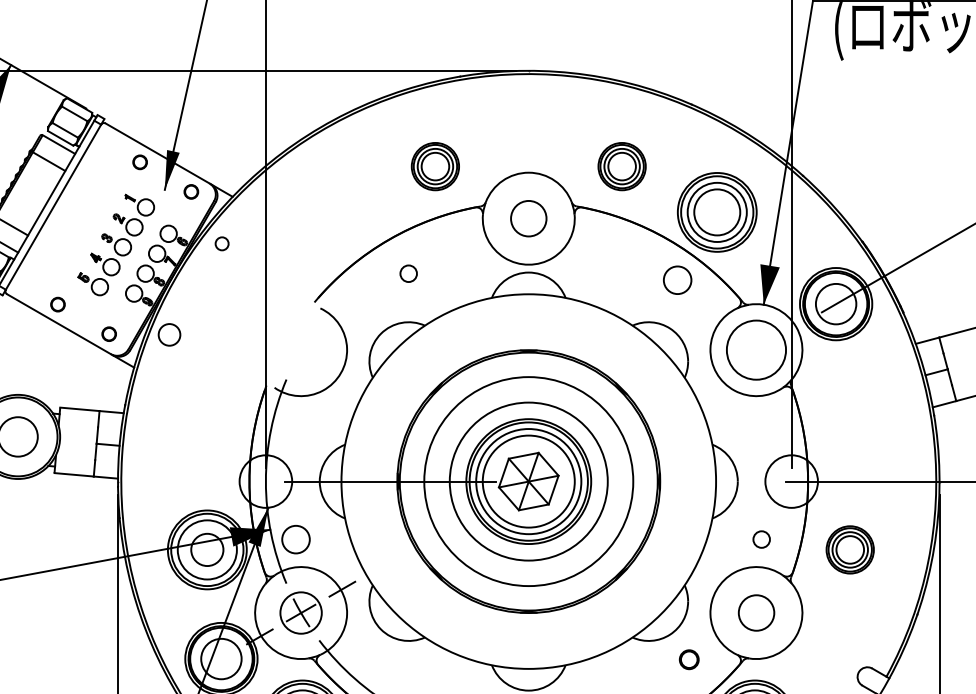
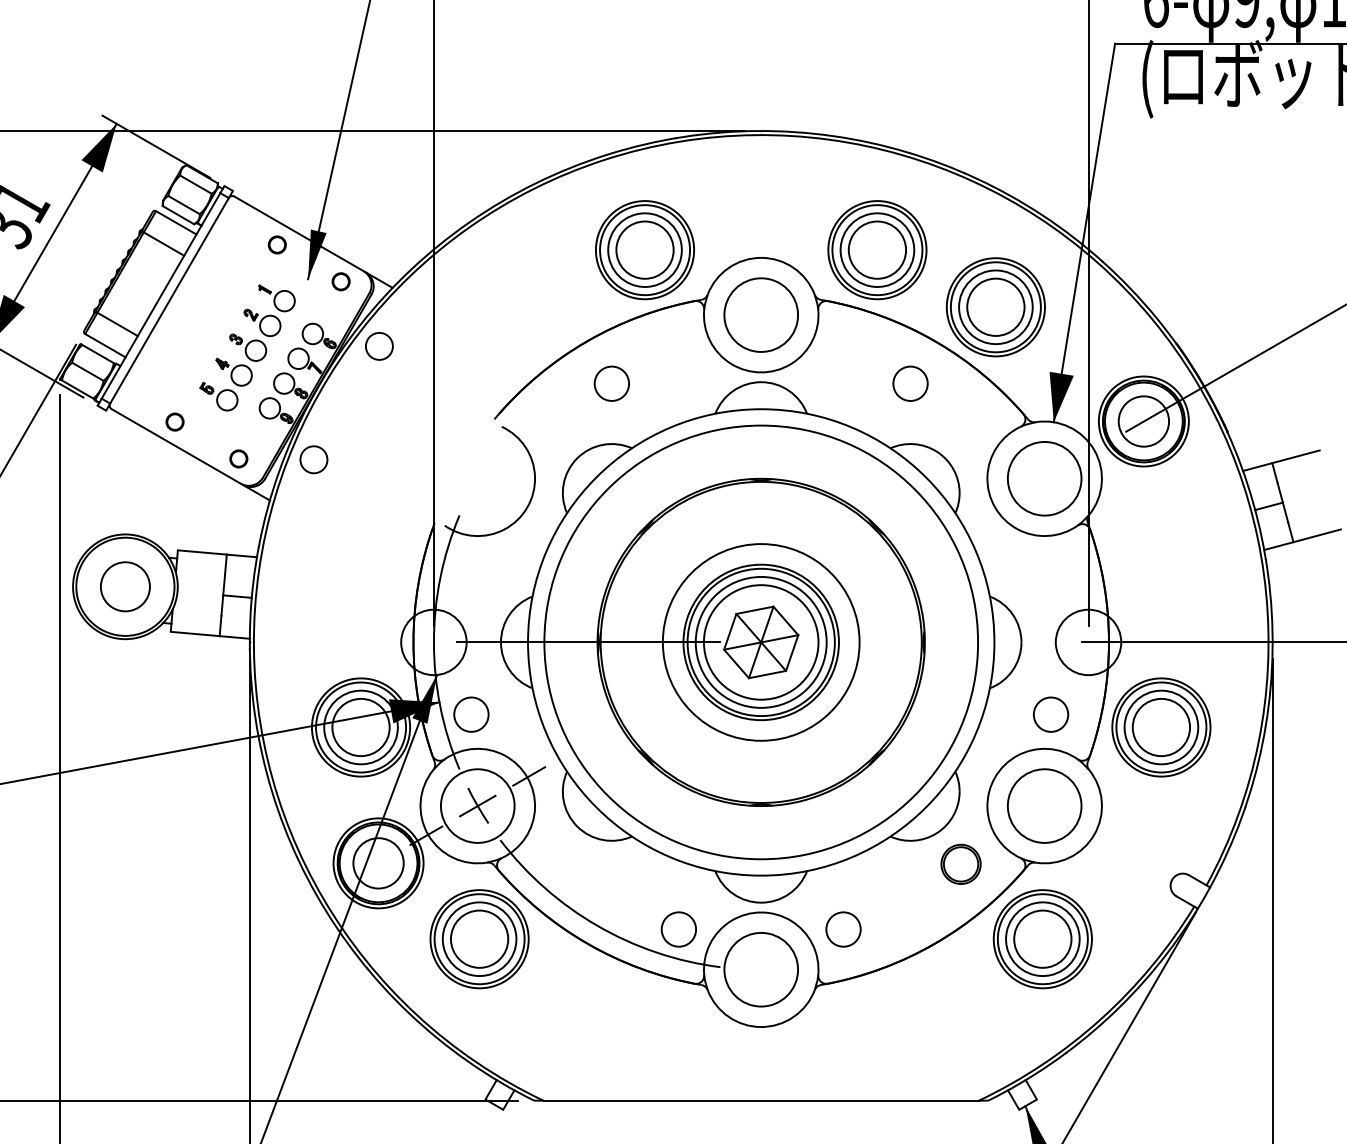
part: (435, 166) -> (644, 250), size x1.67
part: (622, 166) -> (877, 250), size x1.67
circle: (529, 218) -> (761, 314), size x1.67
circle: (222, 243) -> (379, 346), size x1.67
circle: (408, 273) -> (611, 383), size x1.67
circle: (677, 280) -> (910, 383), moved
circle: (529, 481) -> (761, 642), size x1.67
circle: (761, 539) -> (1051, 714), size x1.67
circle: (206, 549) -> (360, 727), size x1.43
part: (850, 549) -> (1161, 727), size x1.67
circle: (300, 612) -> (477, 805), size x1.43
circle: (756, 612) -> (1044, 805), size x1.67
part: (688, 659) -> (960, 863), size x1.67

